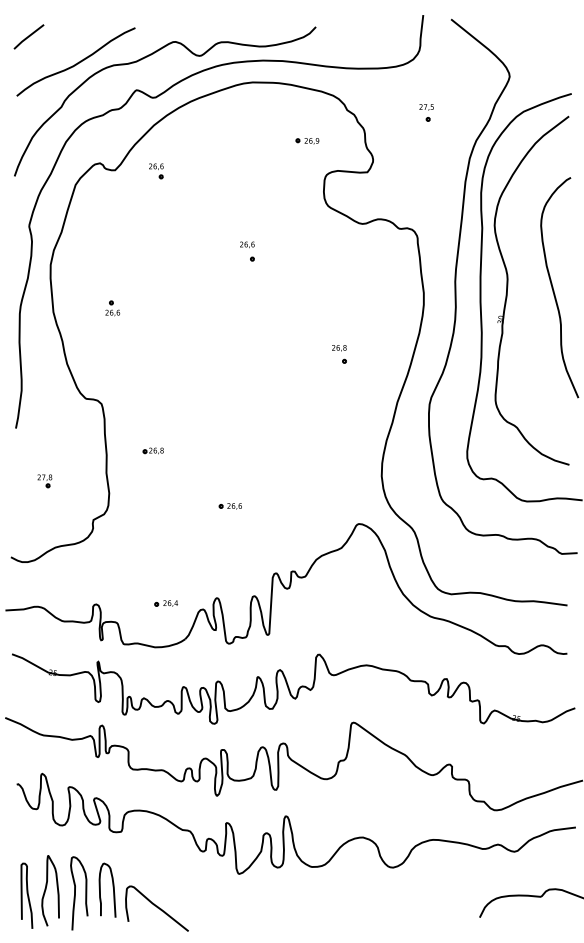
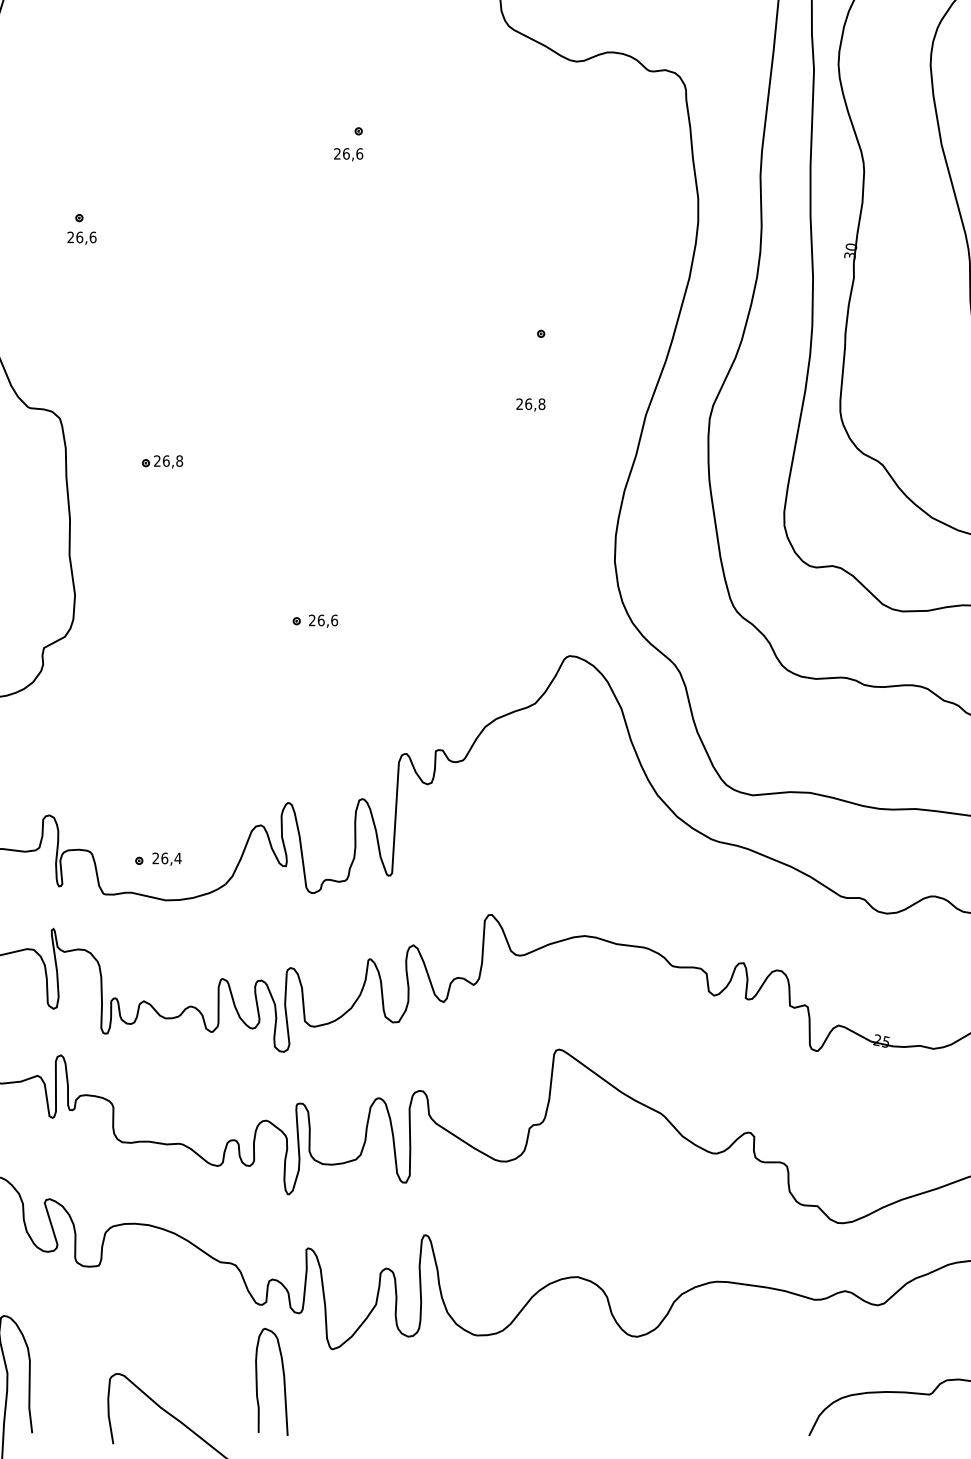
text: (247, 244) -> (348, 153), moved
text: (339, 348) -> (531, 405), moved
part: (152, 450) -> (160, 460), moved
part: (165, 603) -> (156, 859), moved
curve: (112, 887) -> (281, 1376), moved

